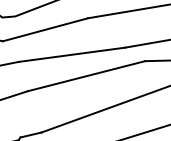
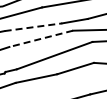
line: (72, 55) -> (33, 27), solid -> dashed
line: (86, 75) -> (41, 38), solid -> dashed

